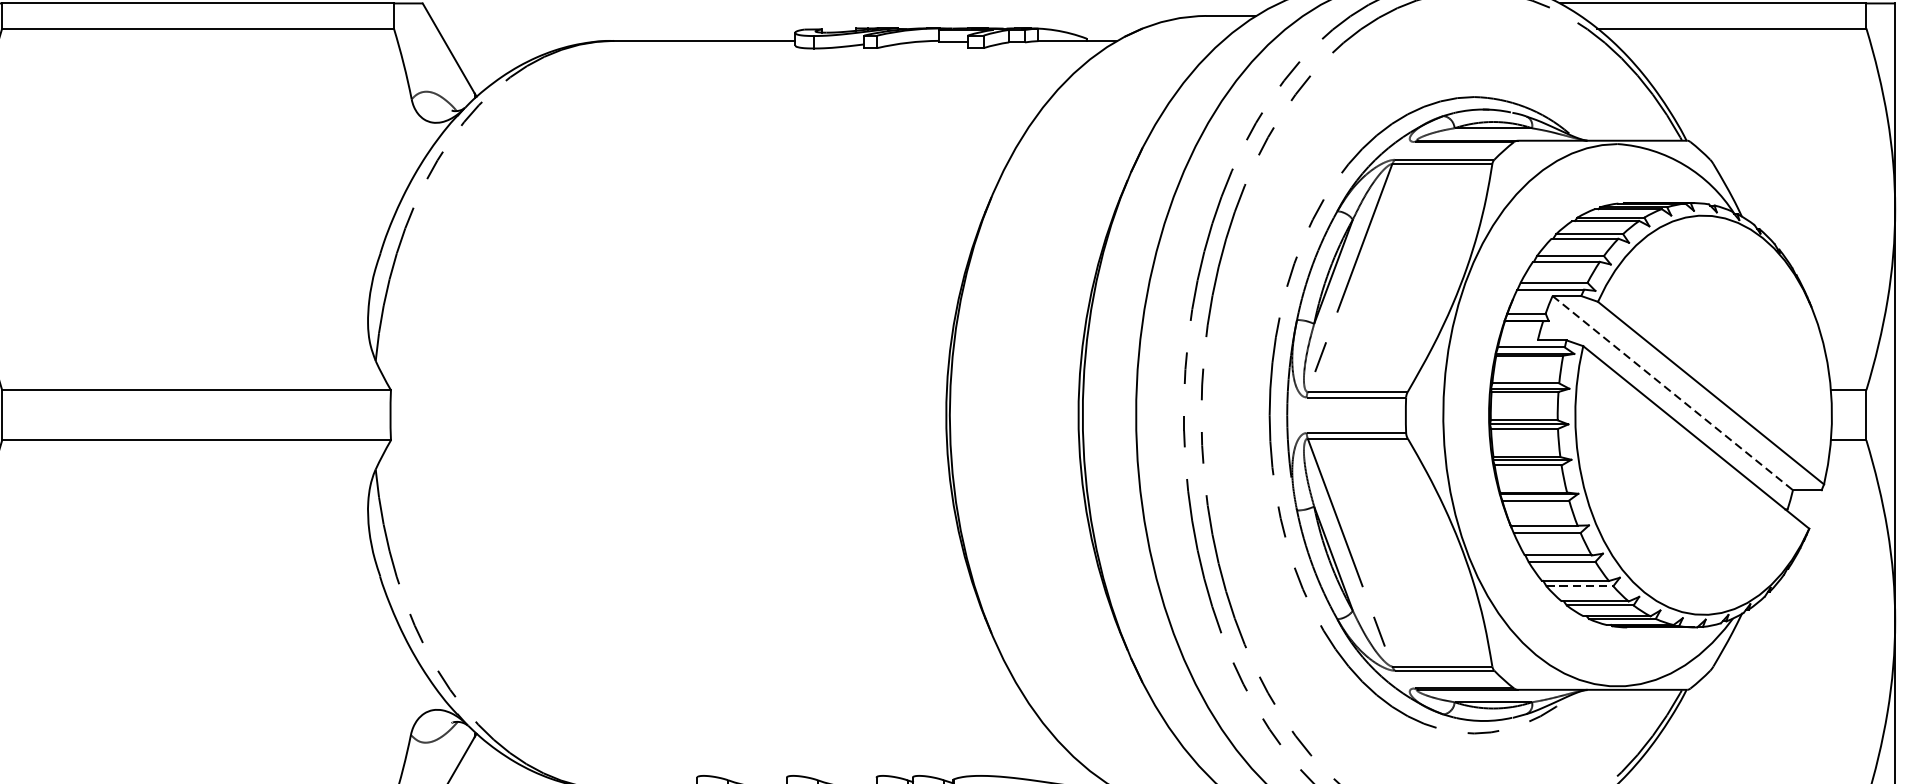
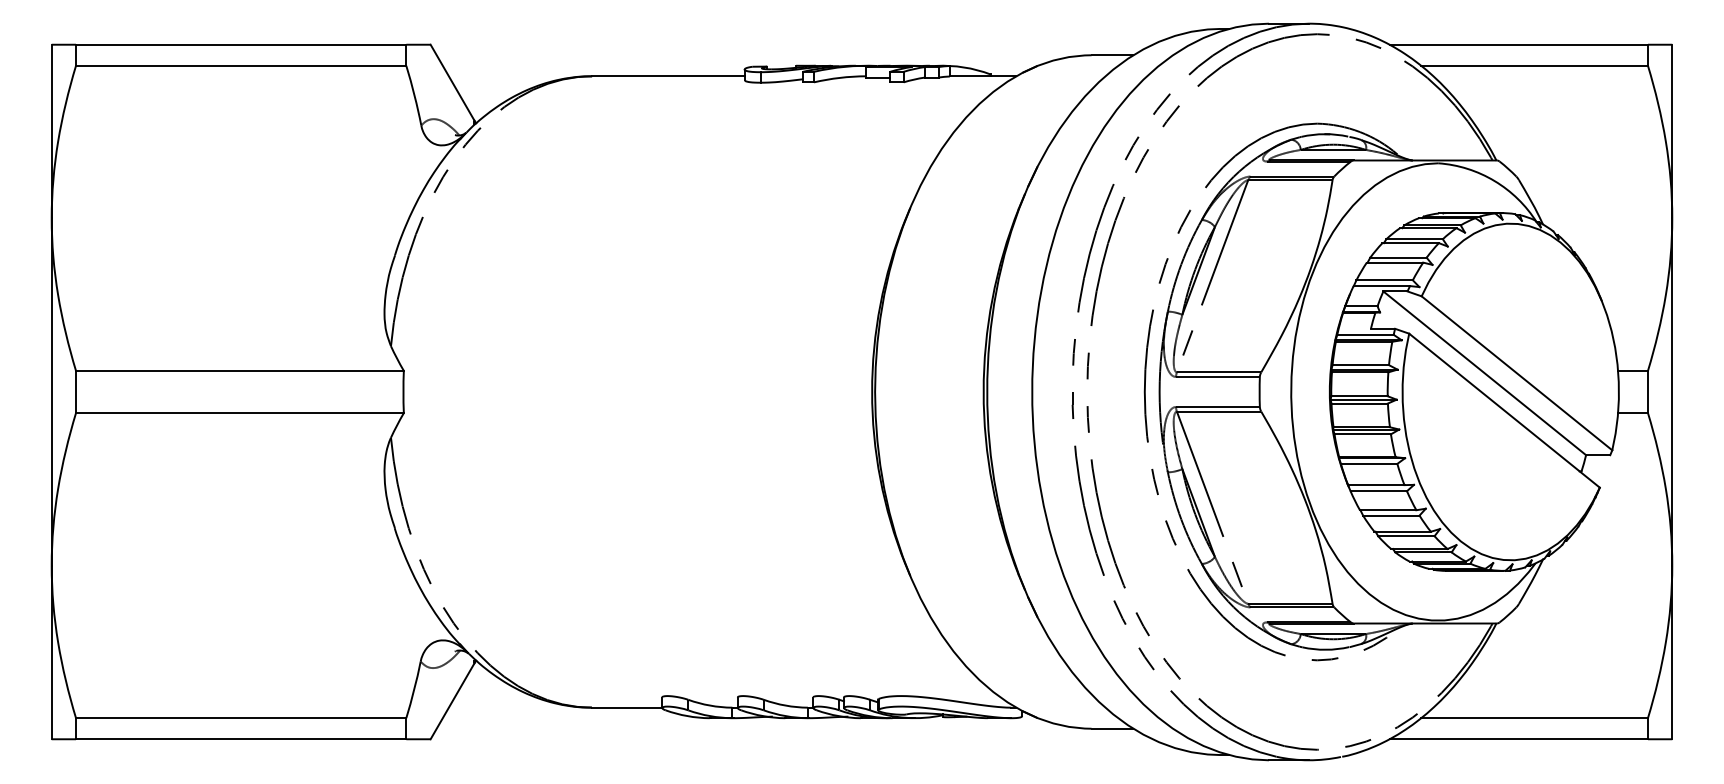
line: (1673, 393) -> (1485, 373), dashed -> solid
line: (1580, 586) -> (1406, 536), dashed -> solid

